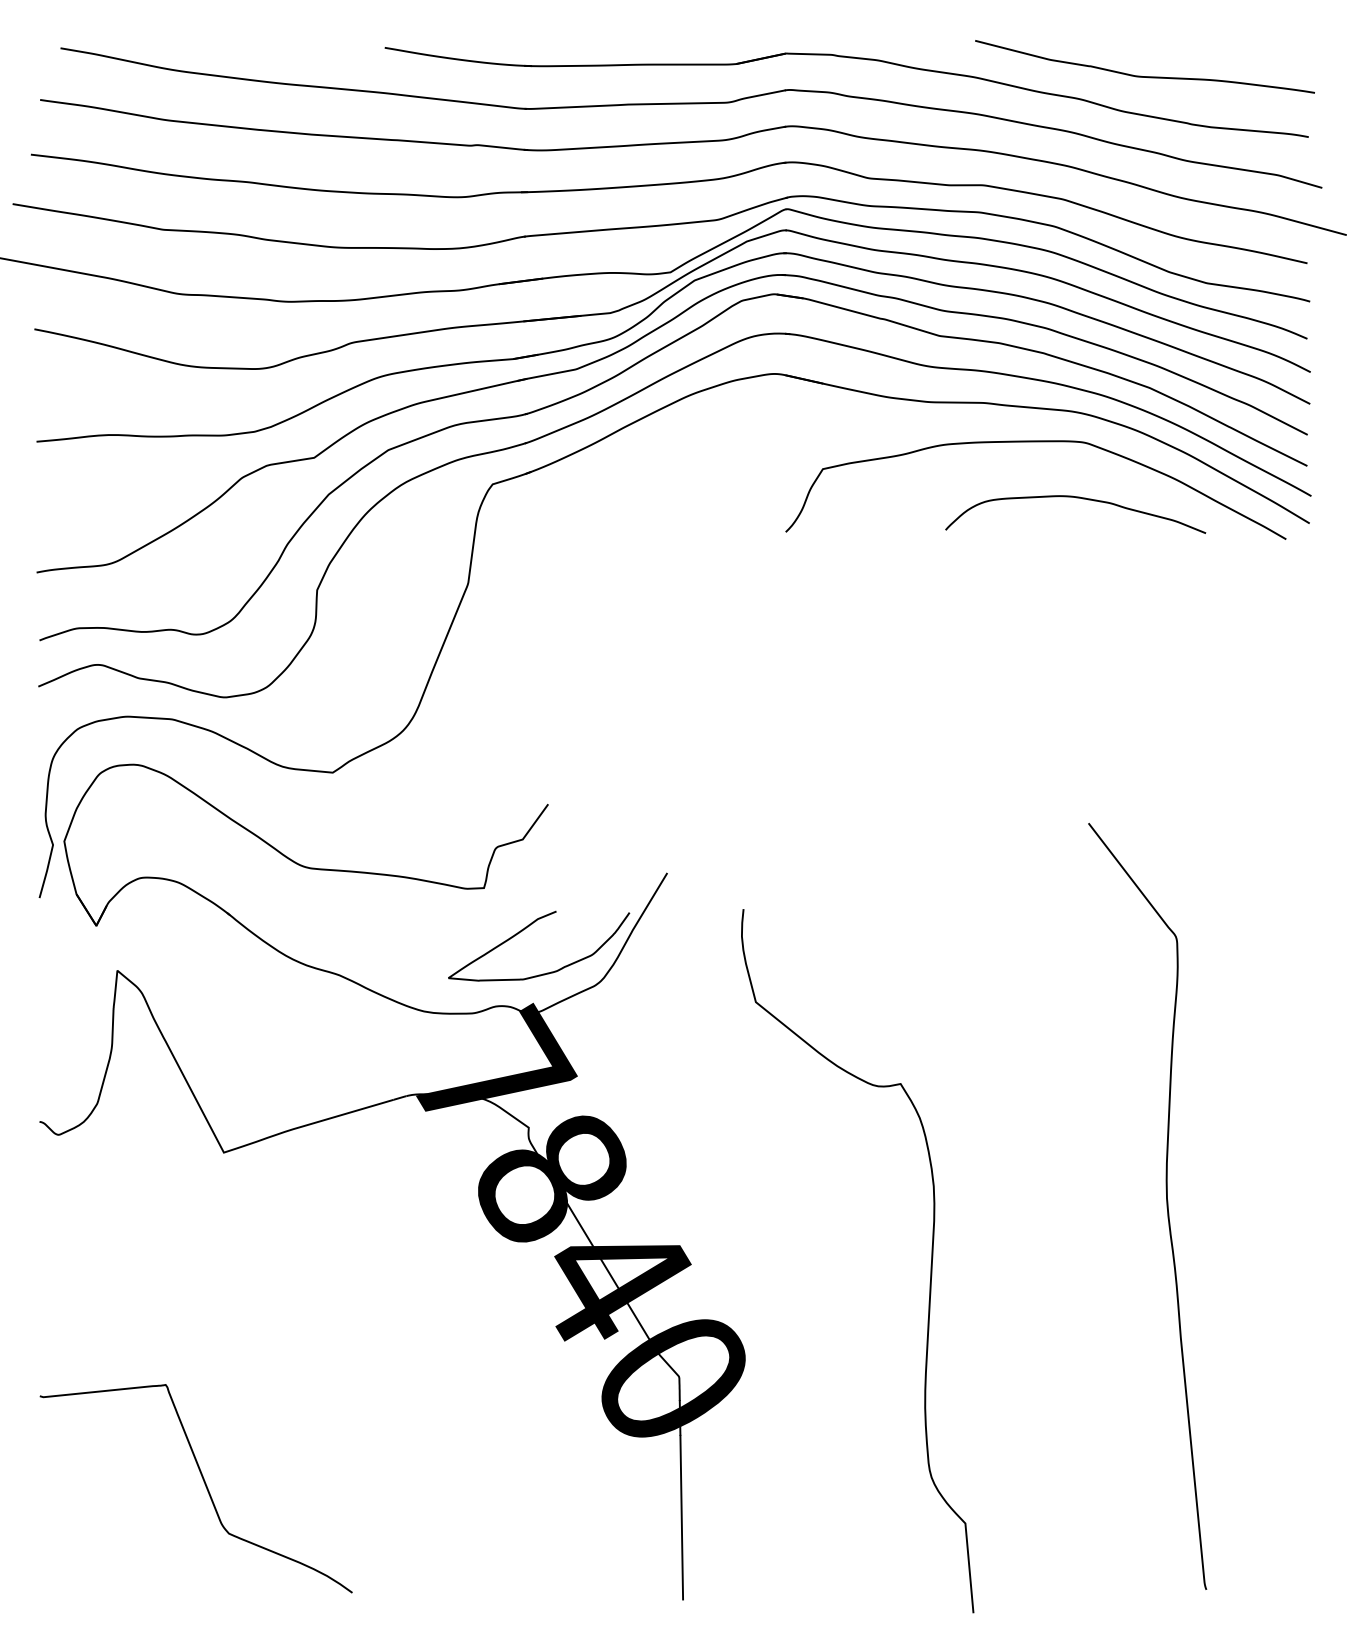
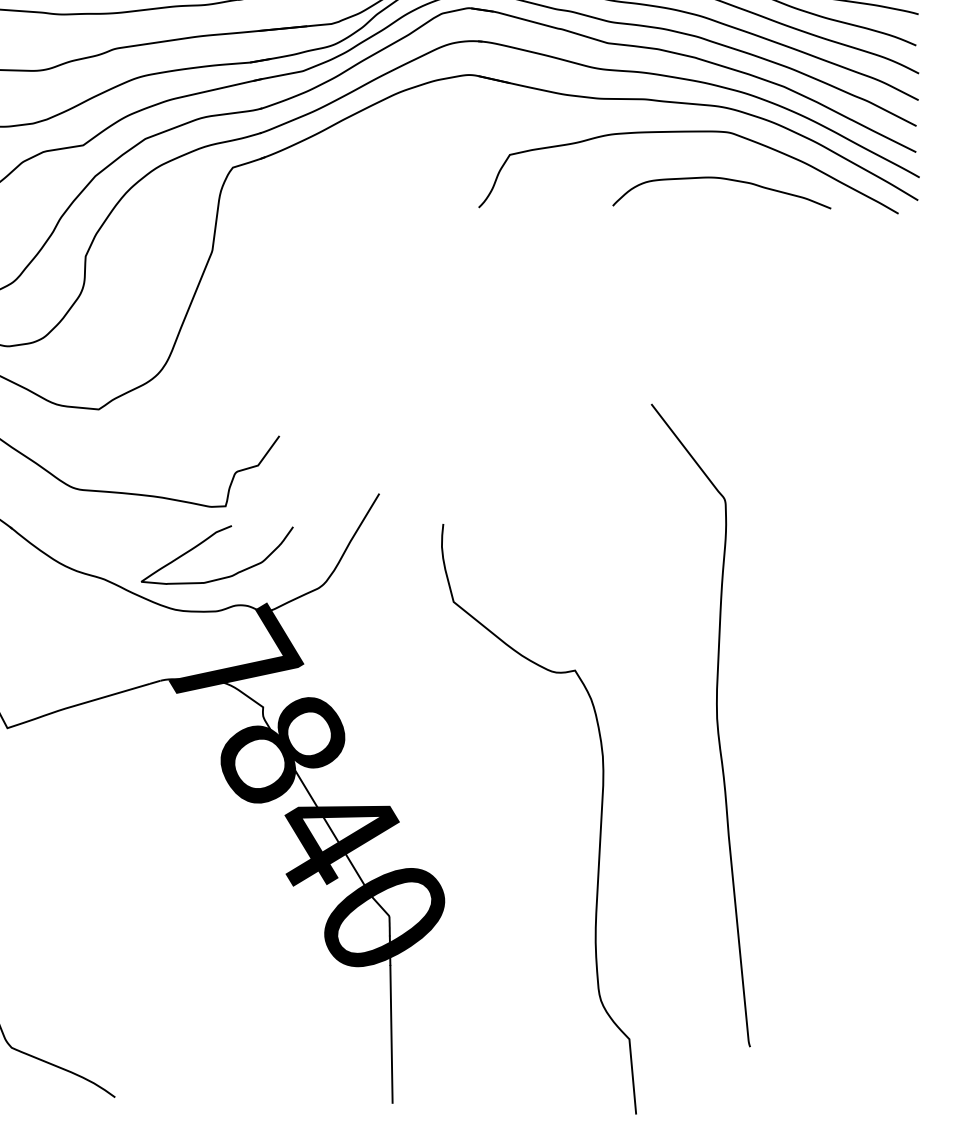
curve: (528, 927) -> (208, 539), moved
curve: (1166, 1206) -> (716, 725), moved

